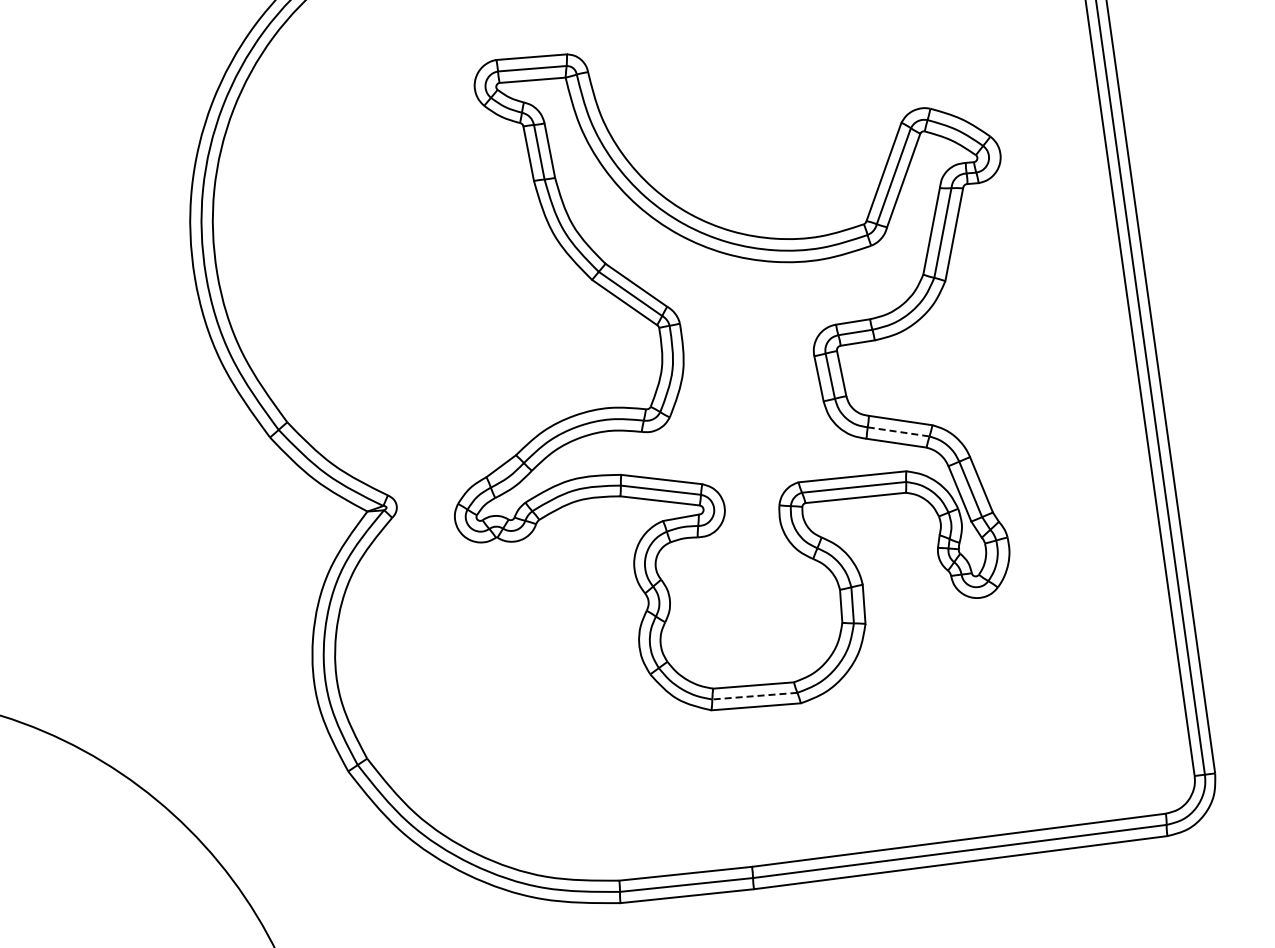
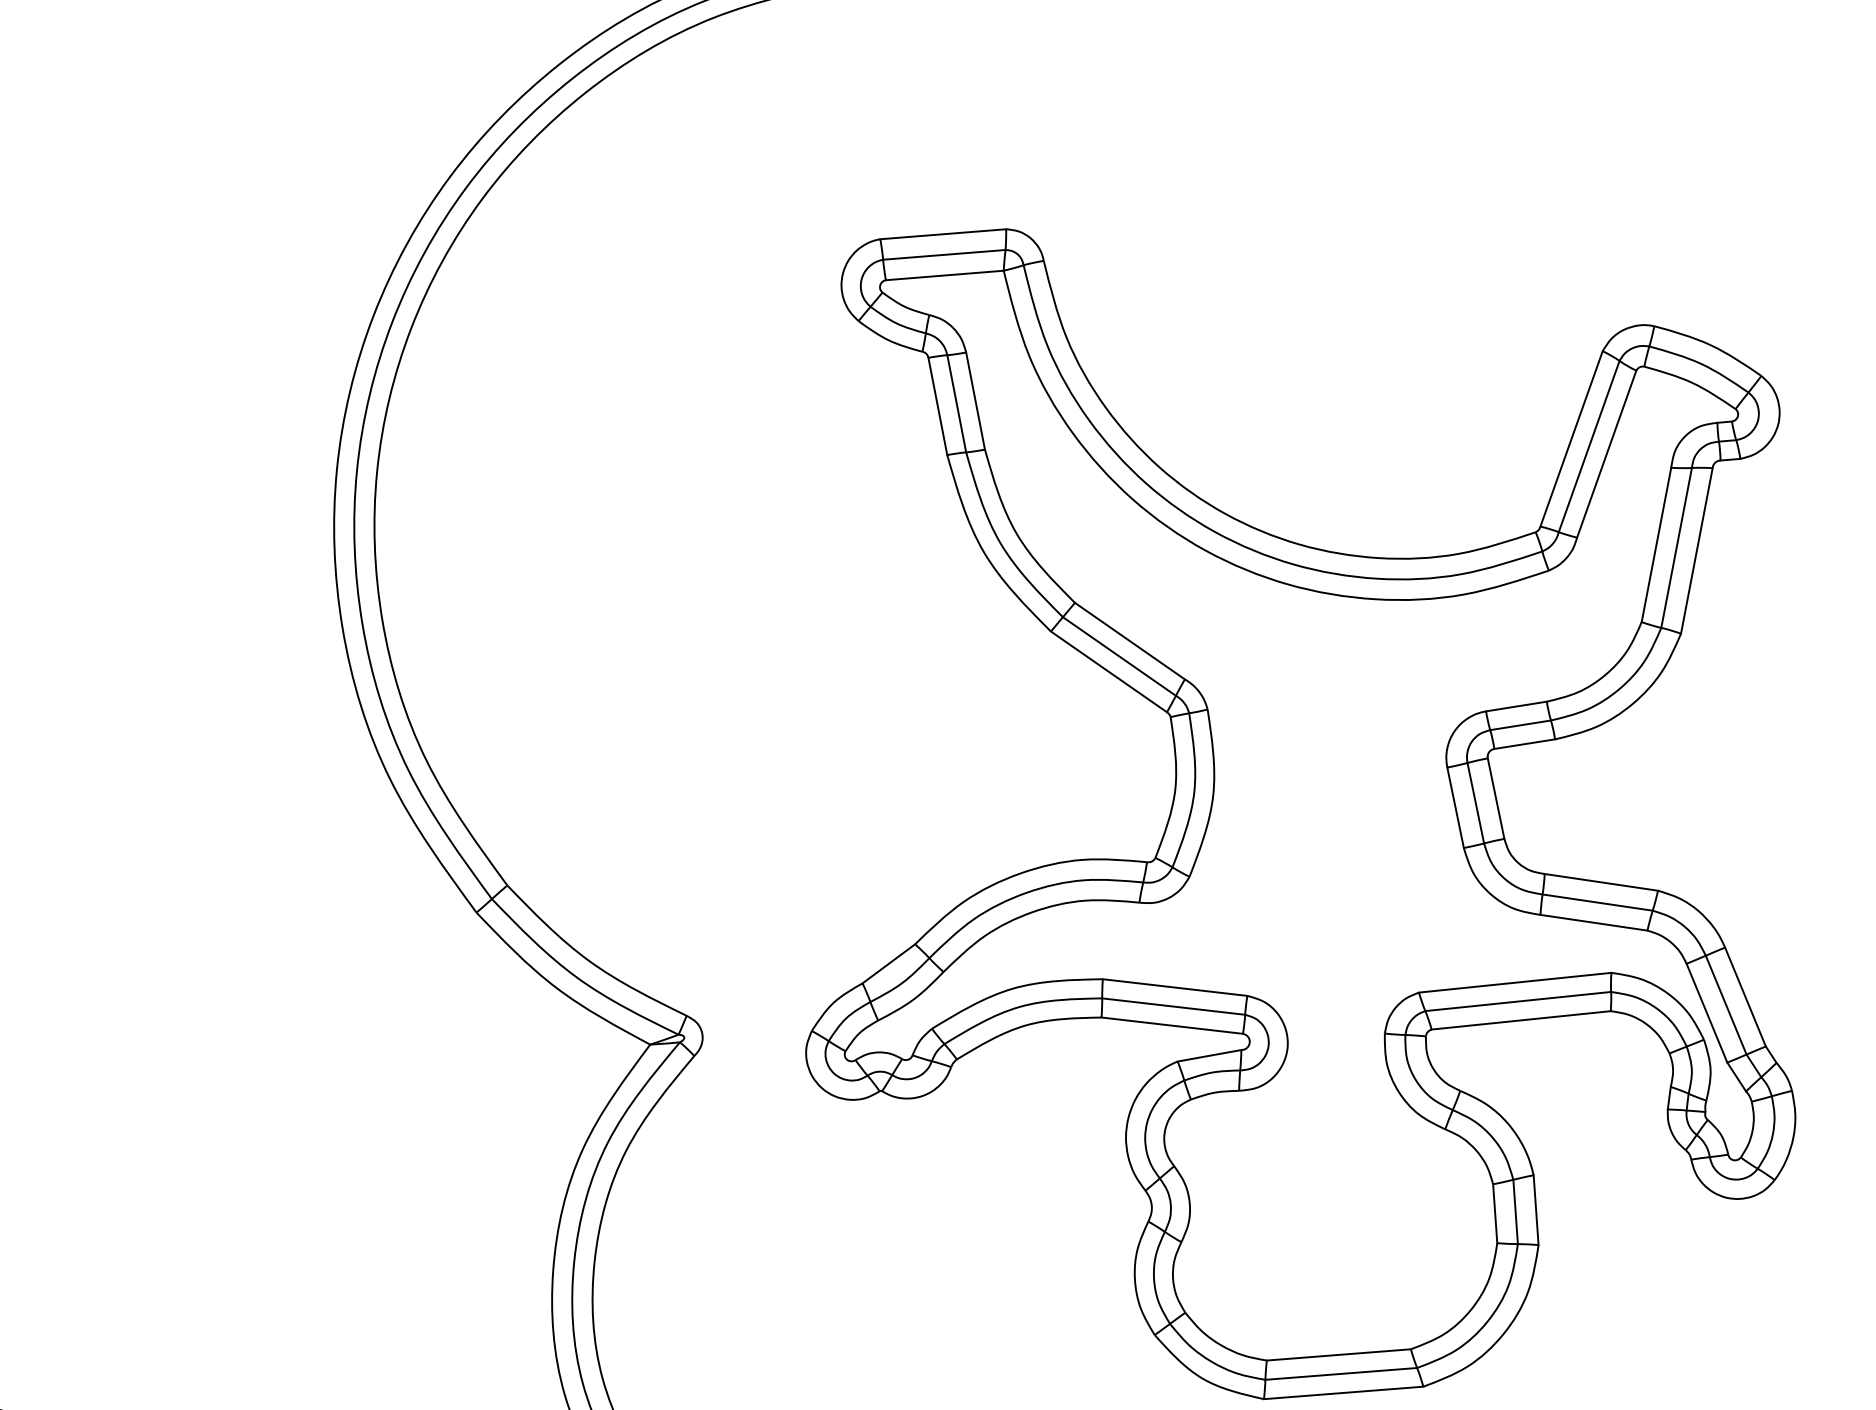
line: (899, 431) -> (1599, 901), dashed -> solid
line: (754, 696) -> (1340, 1374), dashed -> solid

